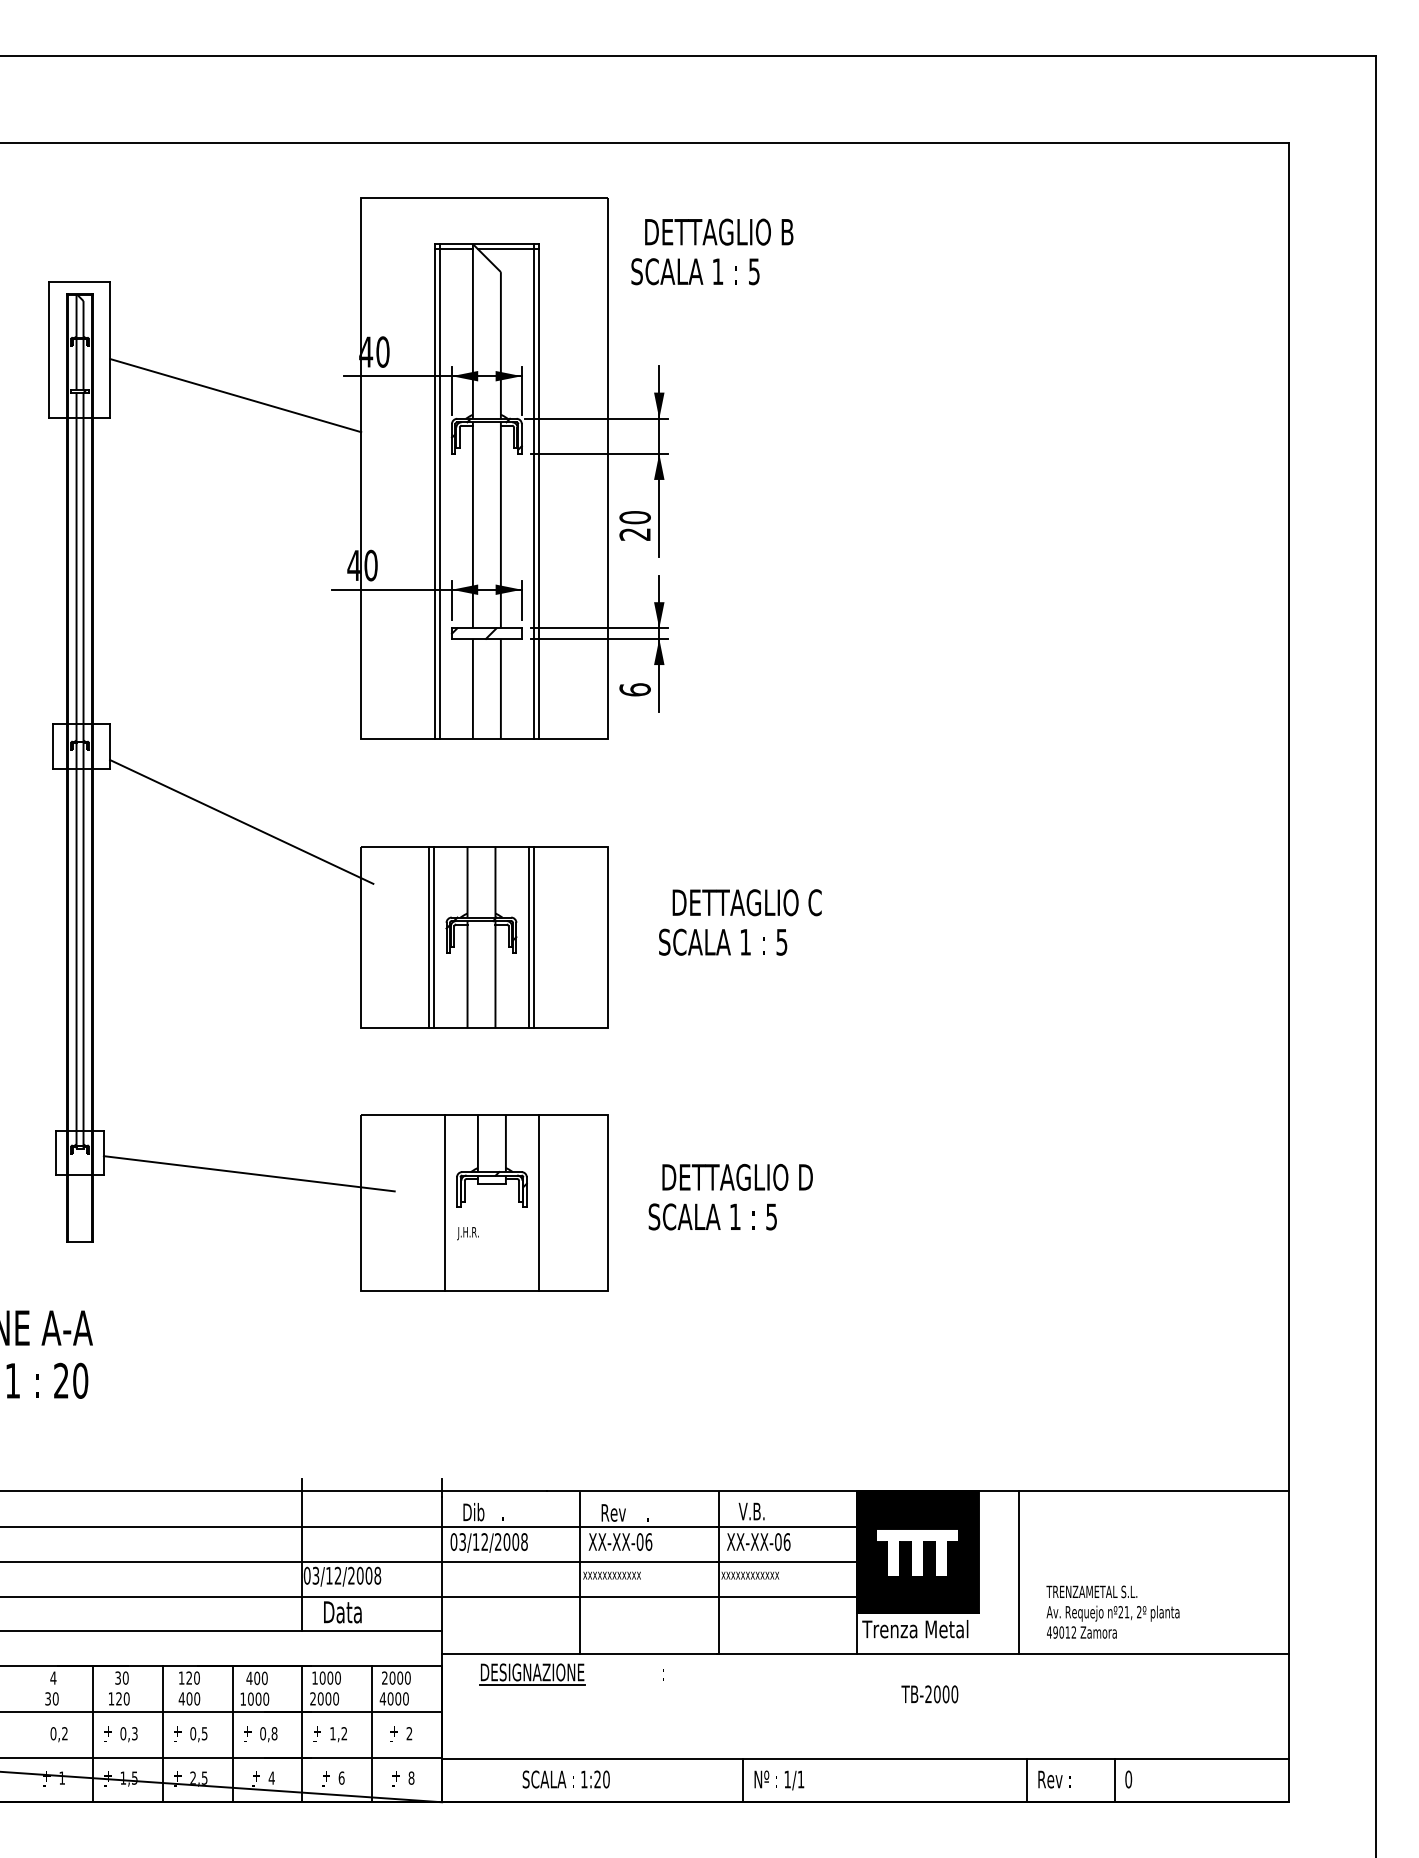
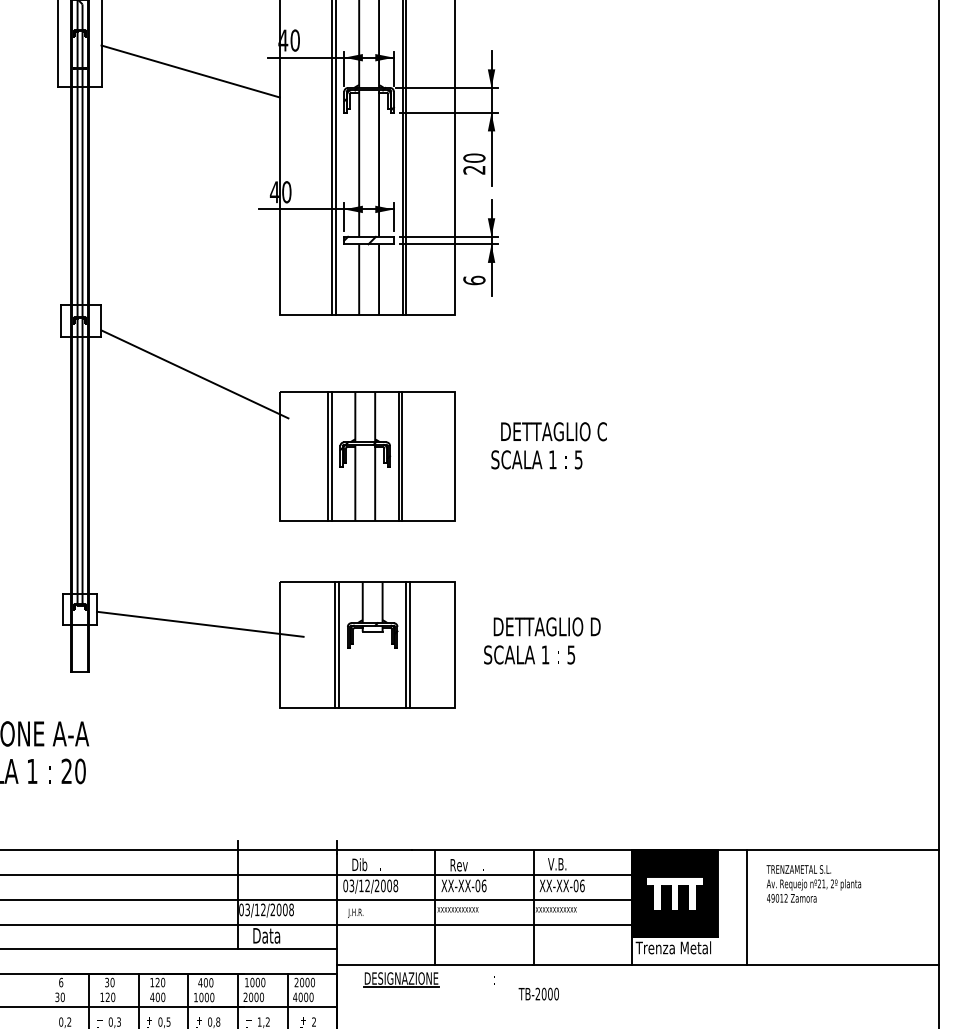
line: (439, 1202) -> (335, 644), added
line: (544, 1202) -> (410, 644), added
text: (467, 1233) -> (355, 913), moved
text: (1112, 1611) -> (813, 883), moved
text: (53, 1677) -> (61, 982), 4 -> 6
text: (929, 1694) -> (538, 994), moved

